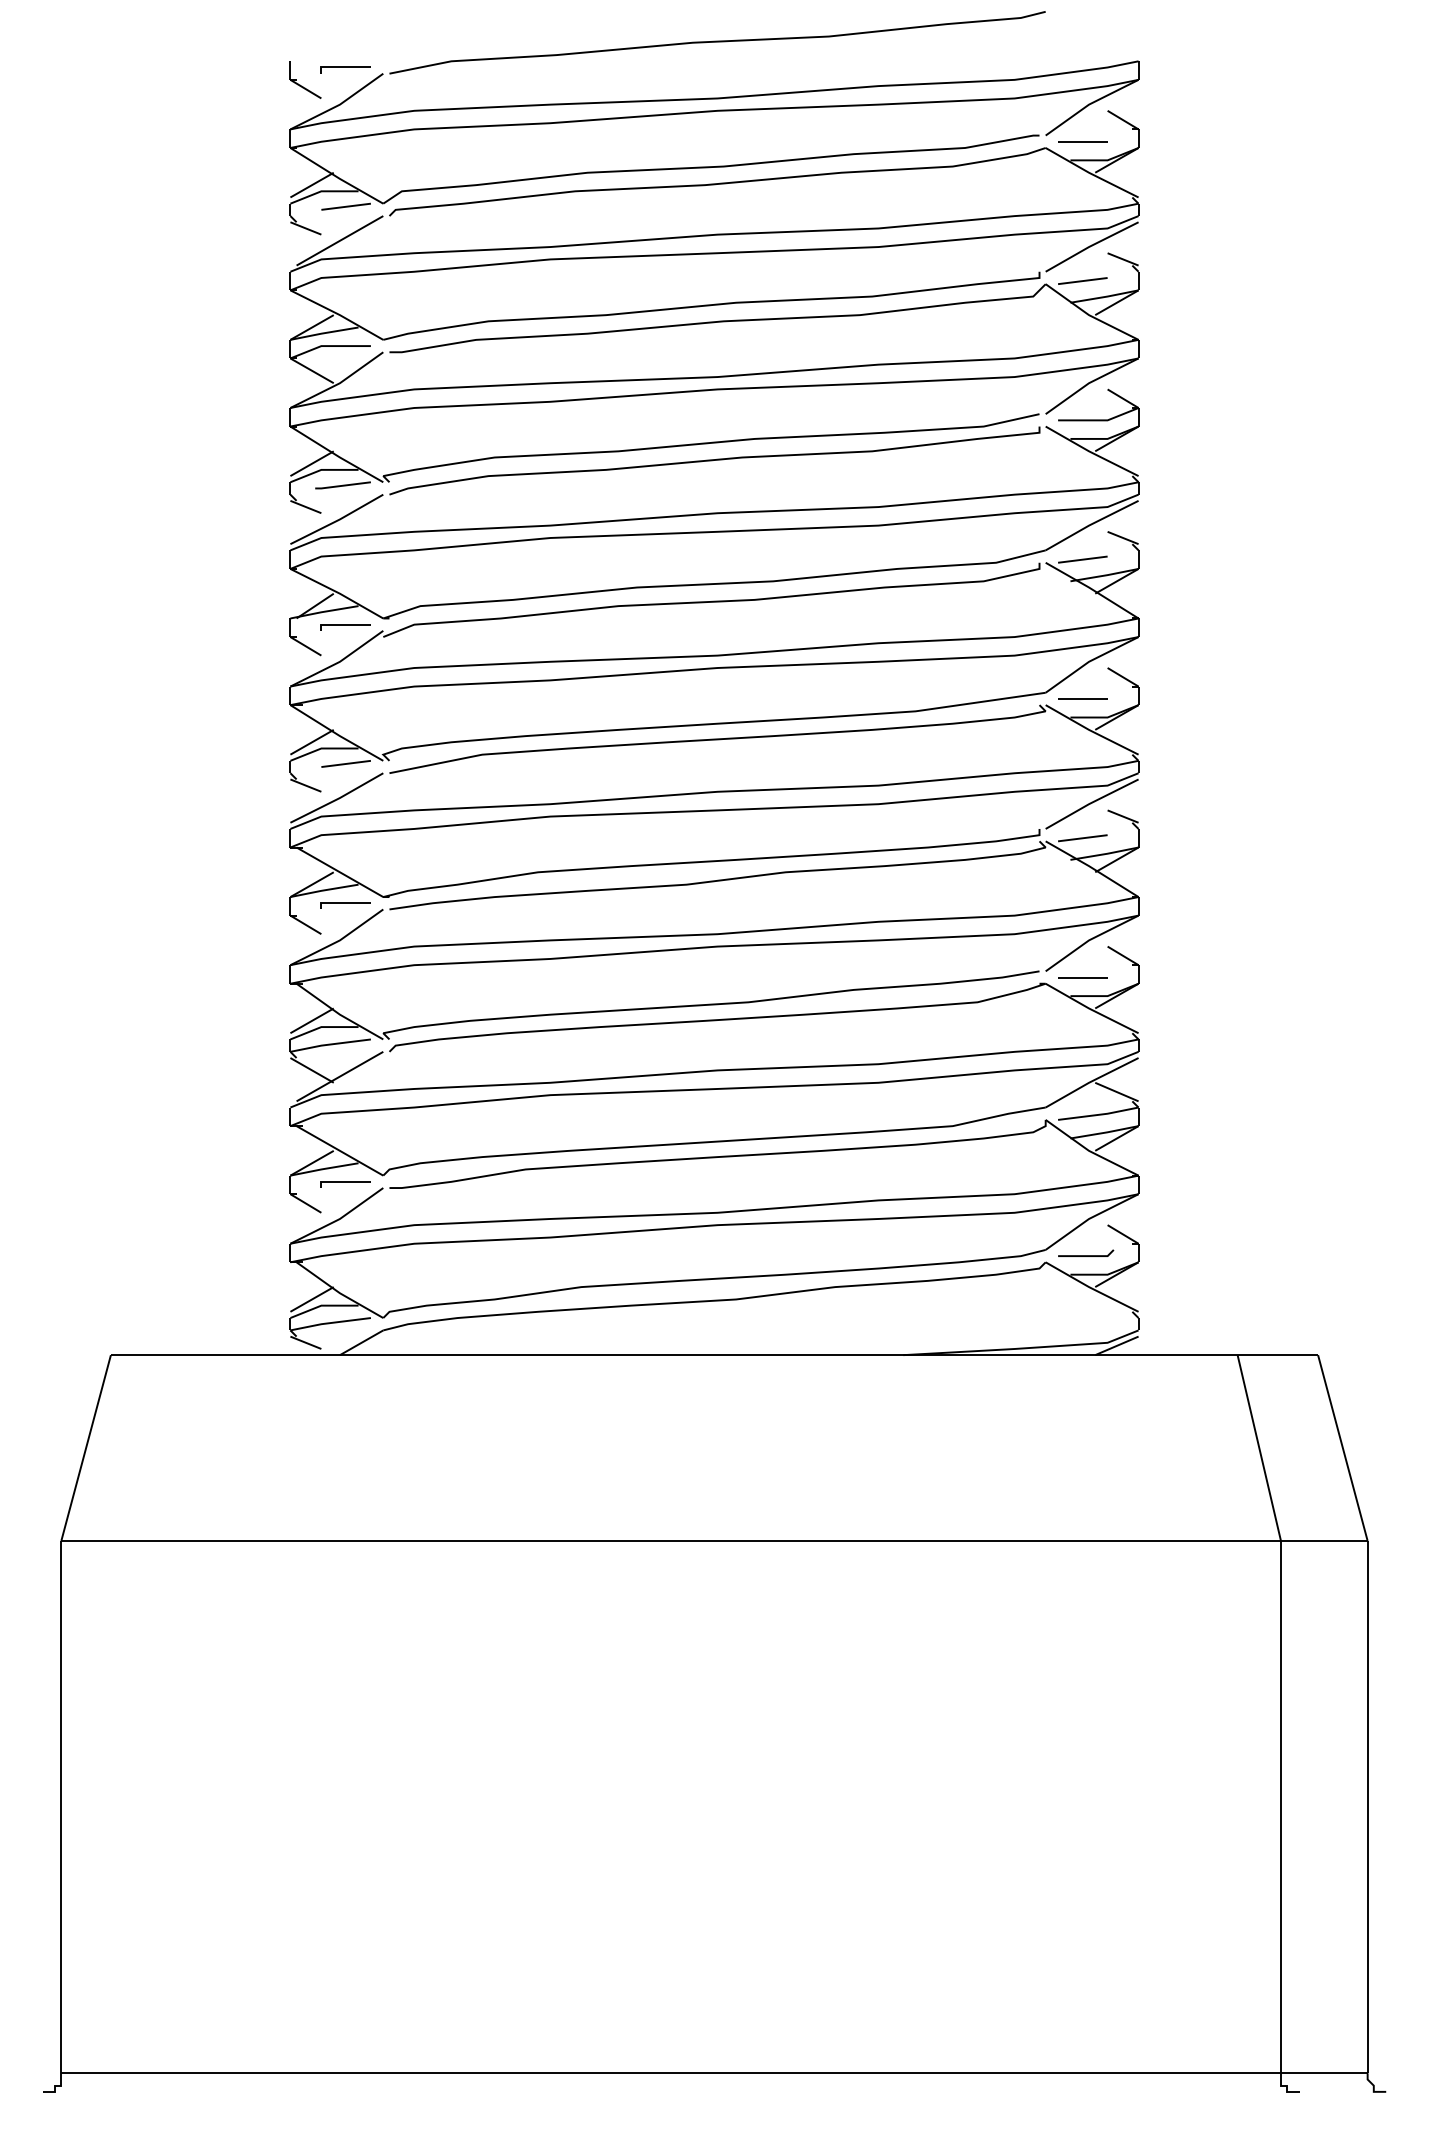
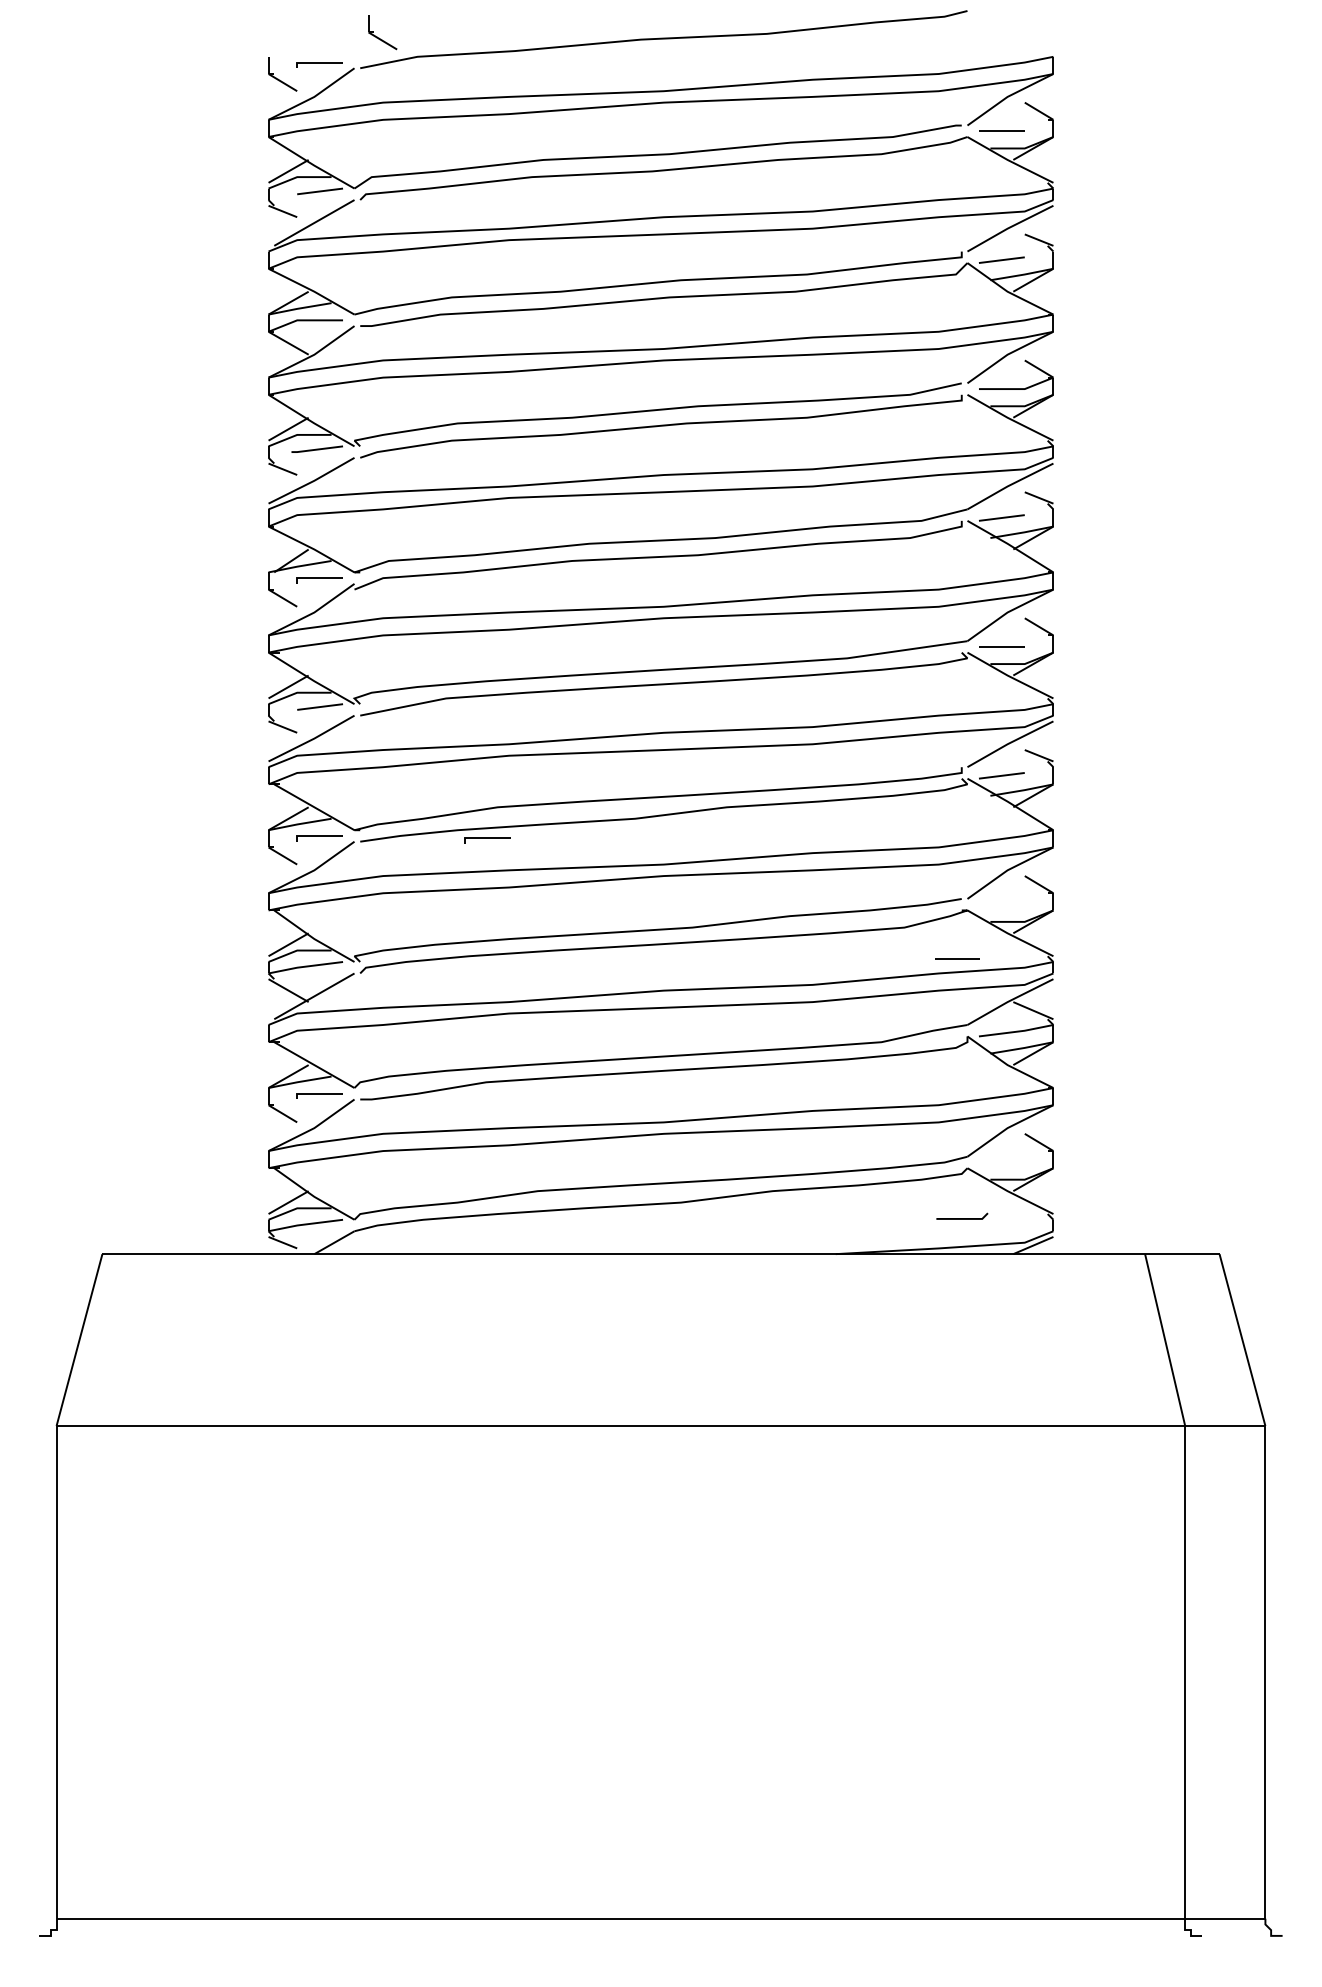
part: (408, 39) -> (377, 36), added
curve: (526, 905) -> (487, 838), added
line: (1082, 977) -> (957, 959), moved
curve: (1086, 1255) -> (962, 1218), moved

